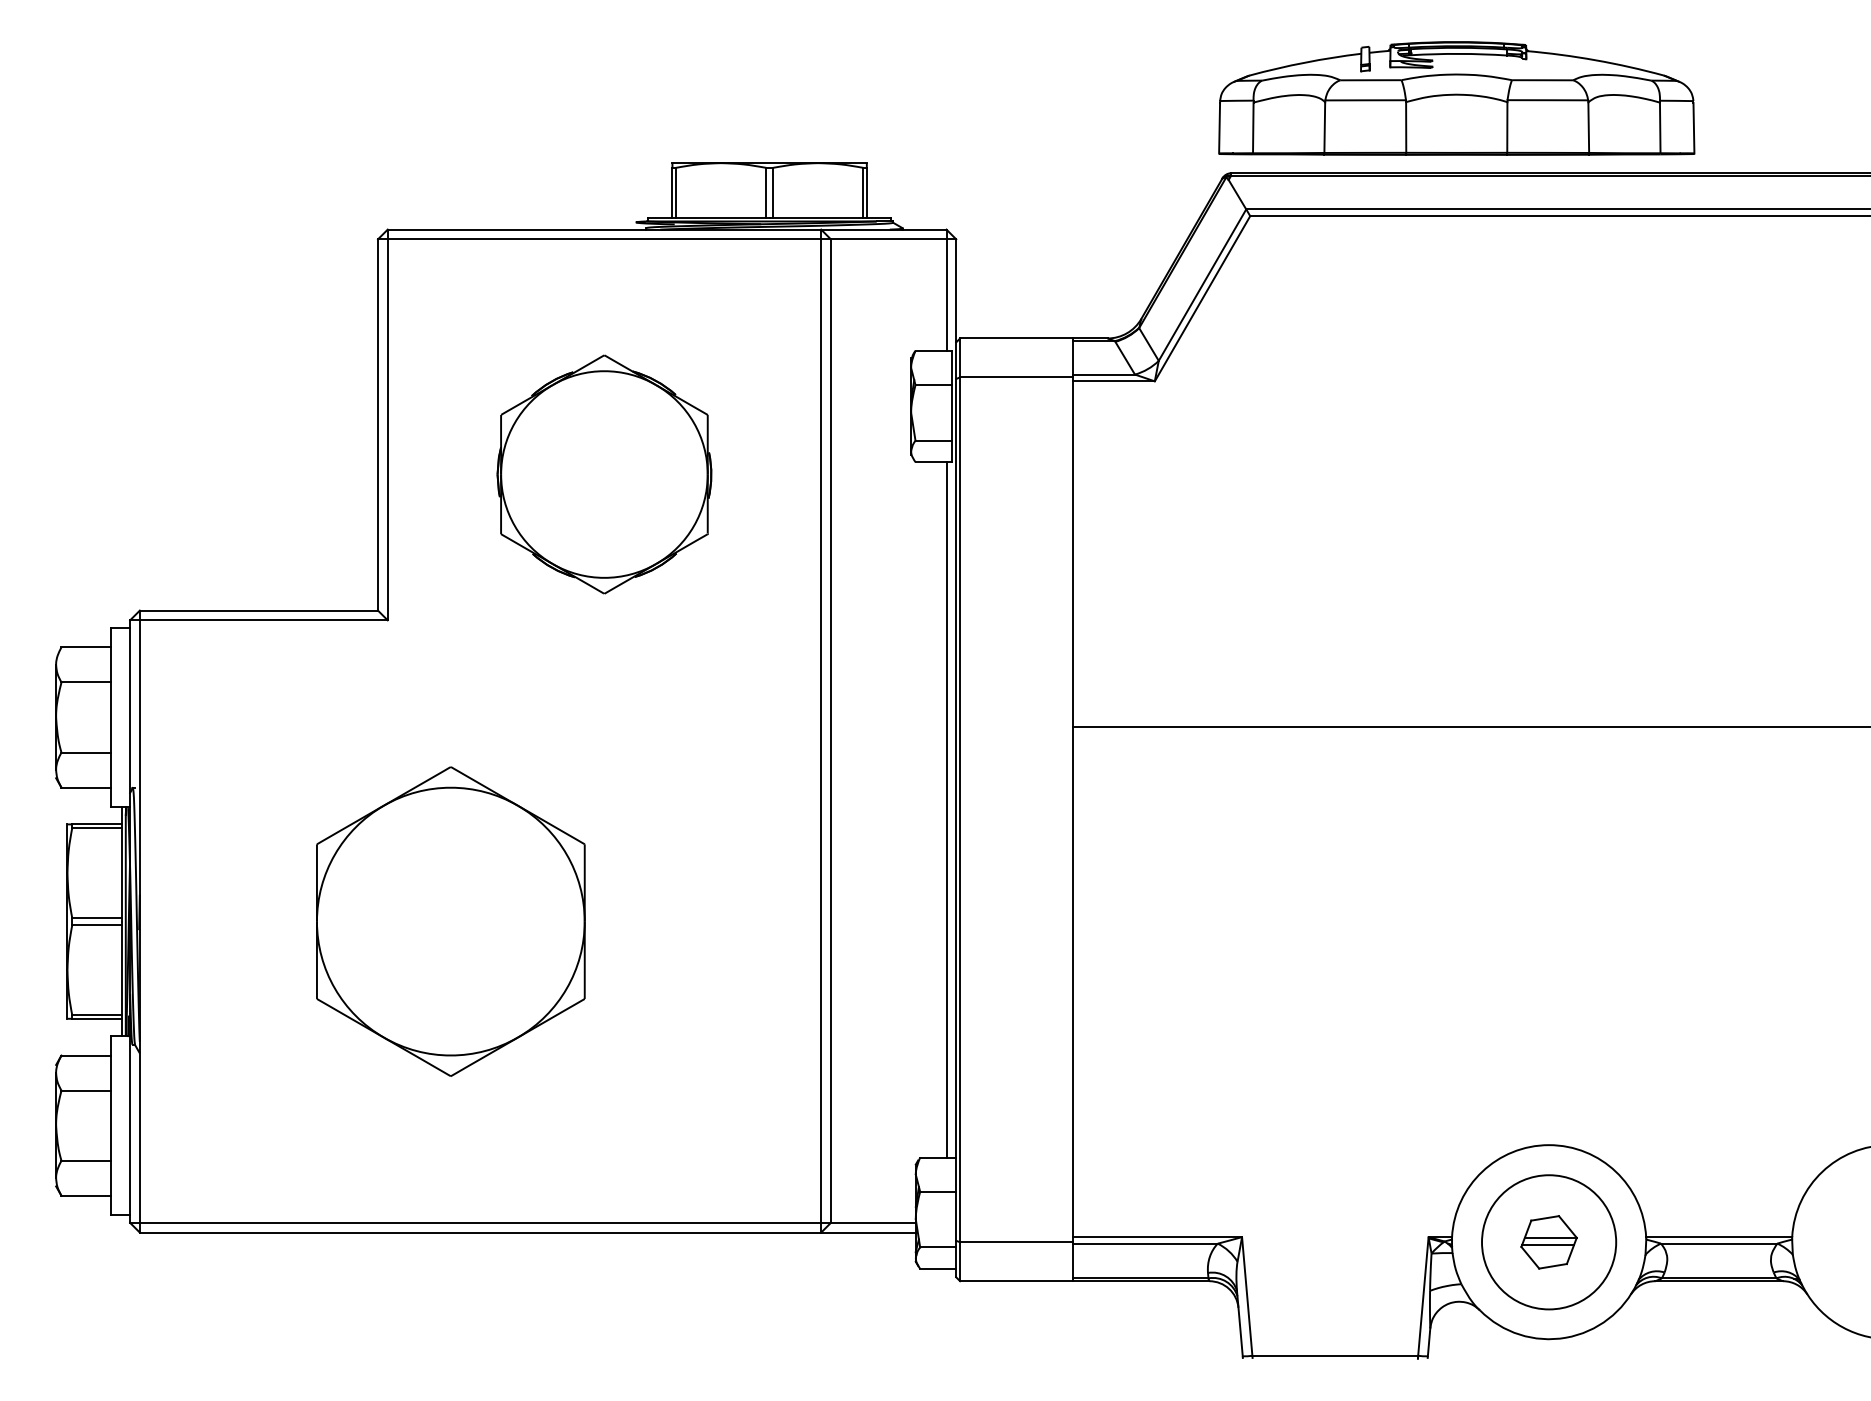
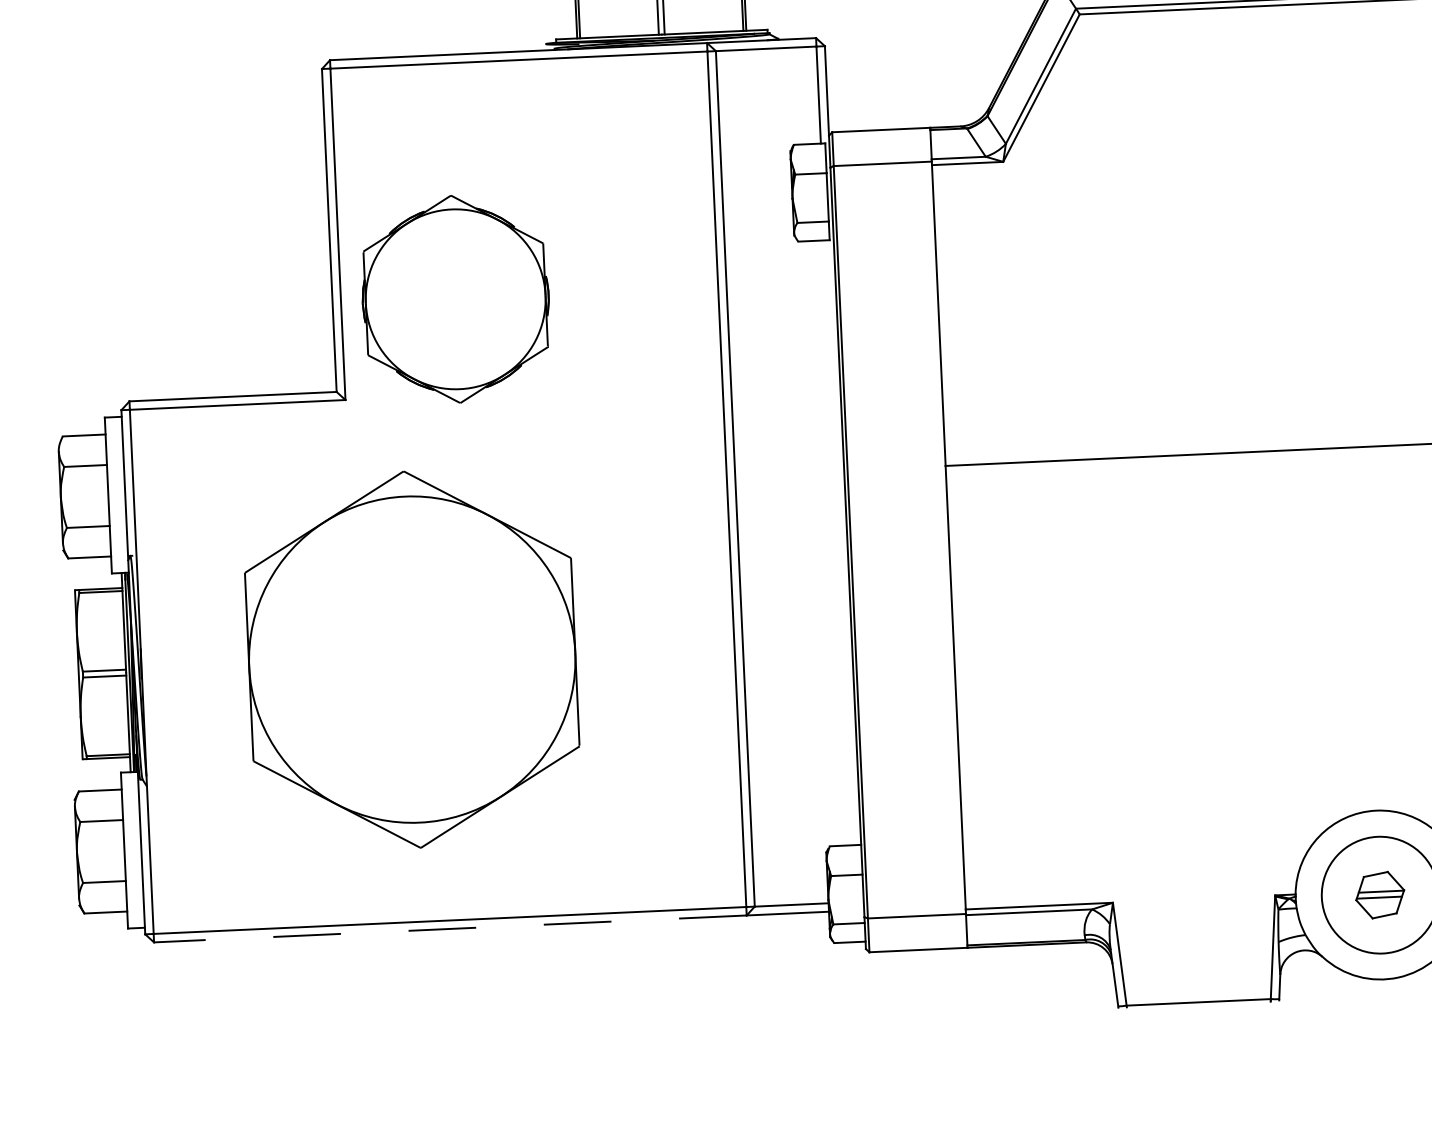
part: (604, 474) -> (455, 299), moved
line: (946, 809) -> (838, 542), removed
part: (450, 921) -> (411, 659), size x1.4
line: (480, 1232) -> (450, 928), solid -> dashed

